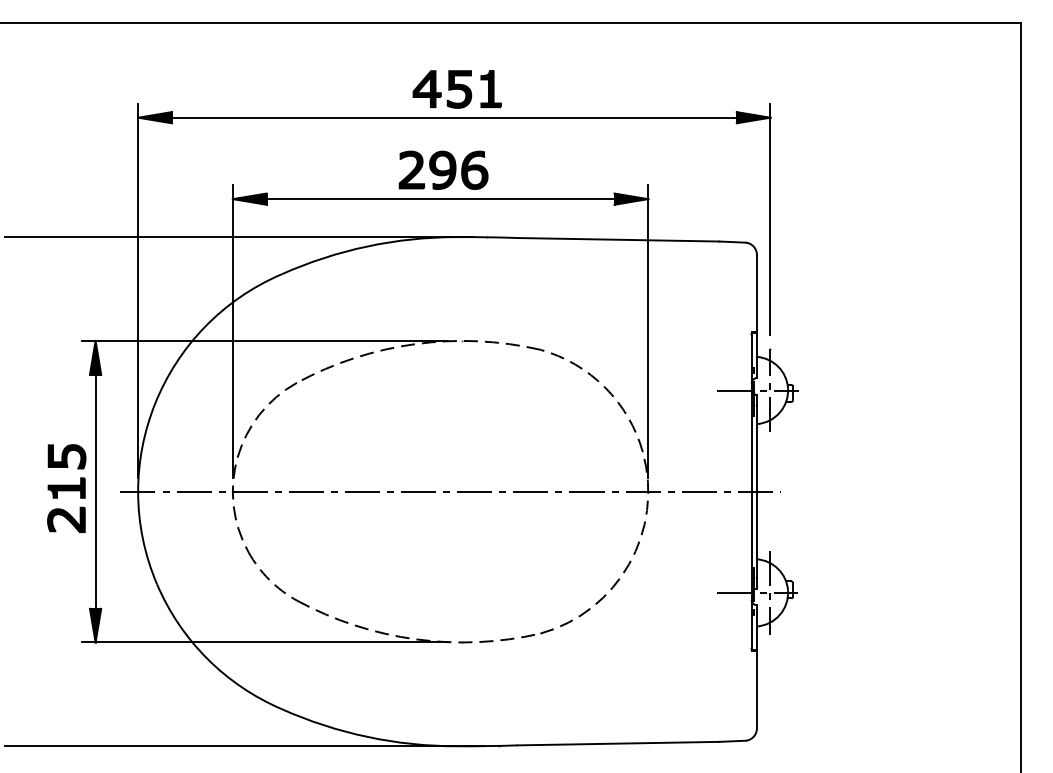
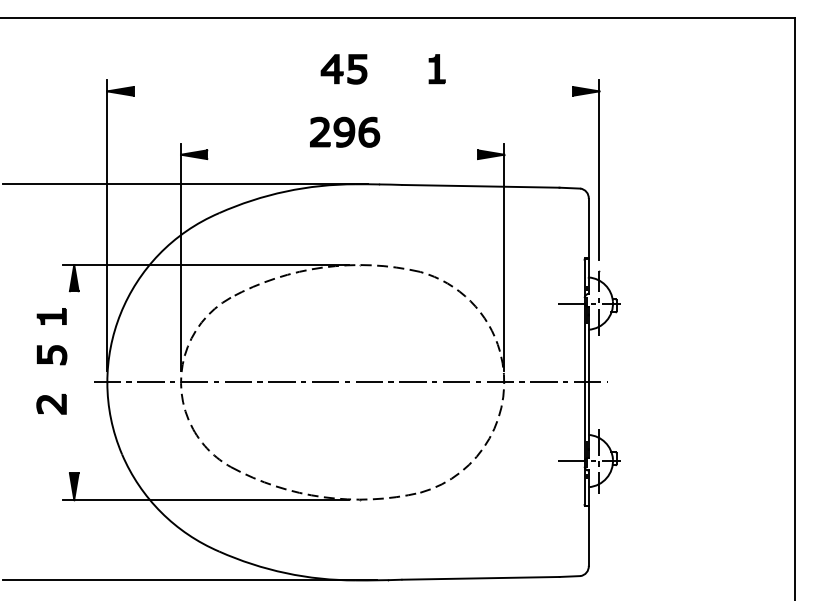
part: (490, 89) -> (436, 69), moved
line: (453, 117) -> (352, 91), removed
line: (440, 199) -> (342, 155), removed
part: (66, 487) -> (51, 316), moved
line: (95, 491) -> (74, 382), removed

